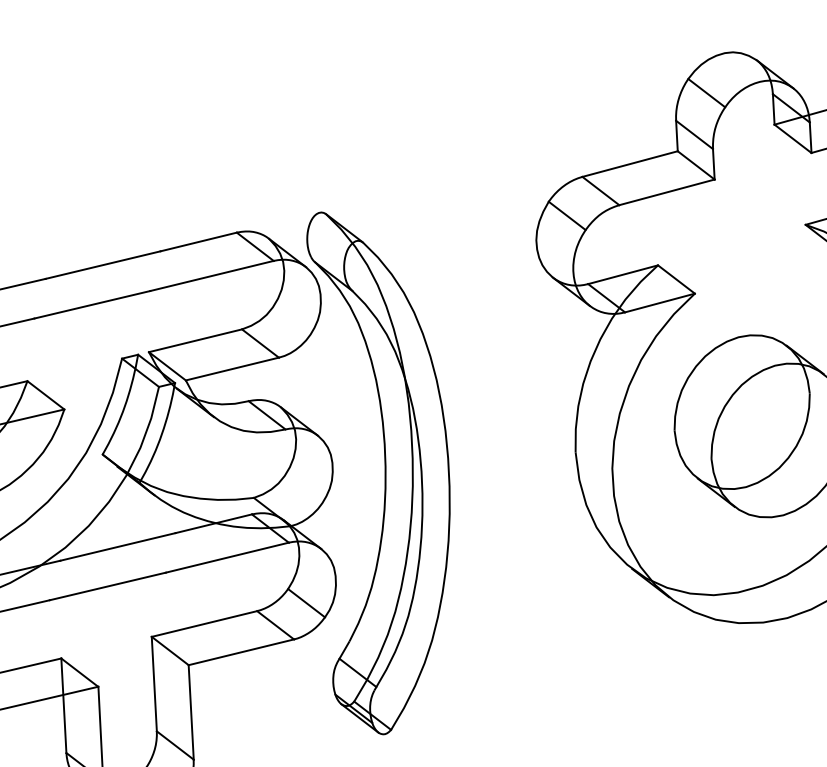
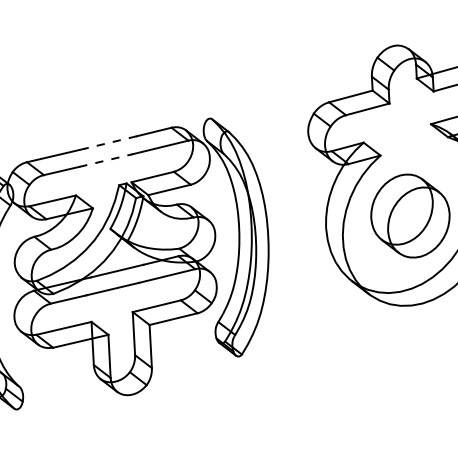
line: (102, 264) -> (110, 142), solid -> dashed
line: (94, 304) -> (106, 160), solid -> dashed

